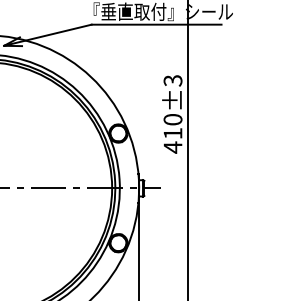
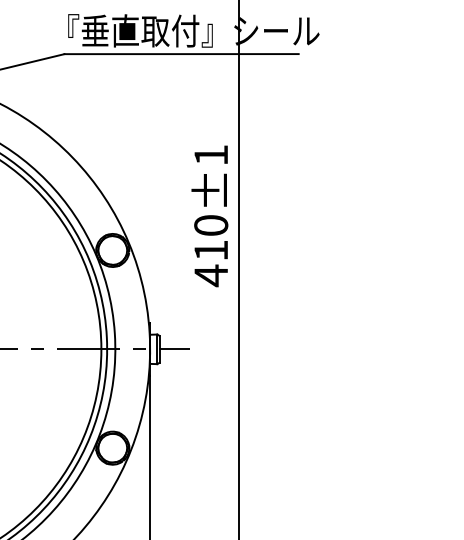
text: (172, 80) -> (210, 154), ±3 -> ±1

